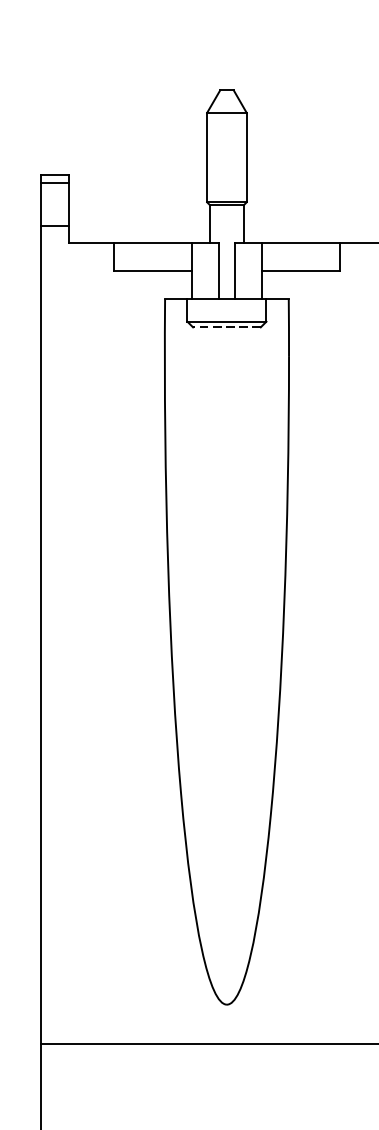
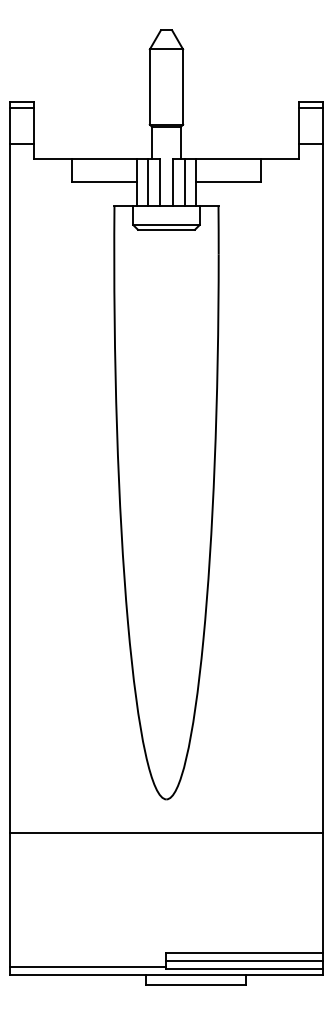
line: (204, 271) -> (147, 182), added
line: (249, 271) -> (185, 182), added
line: (225, 326) -> (165, 229), dashed -> solid

